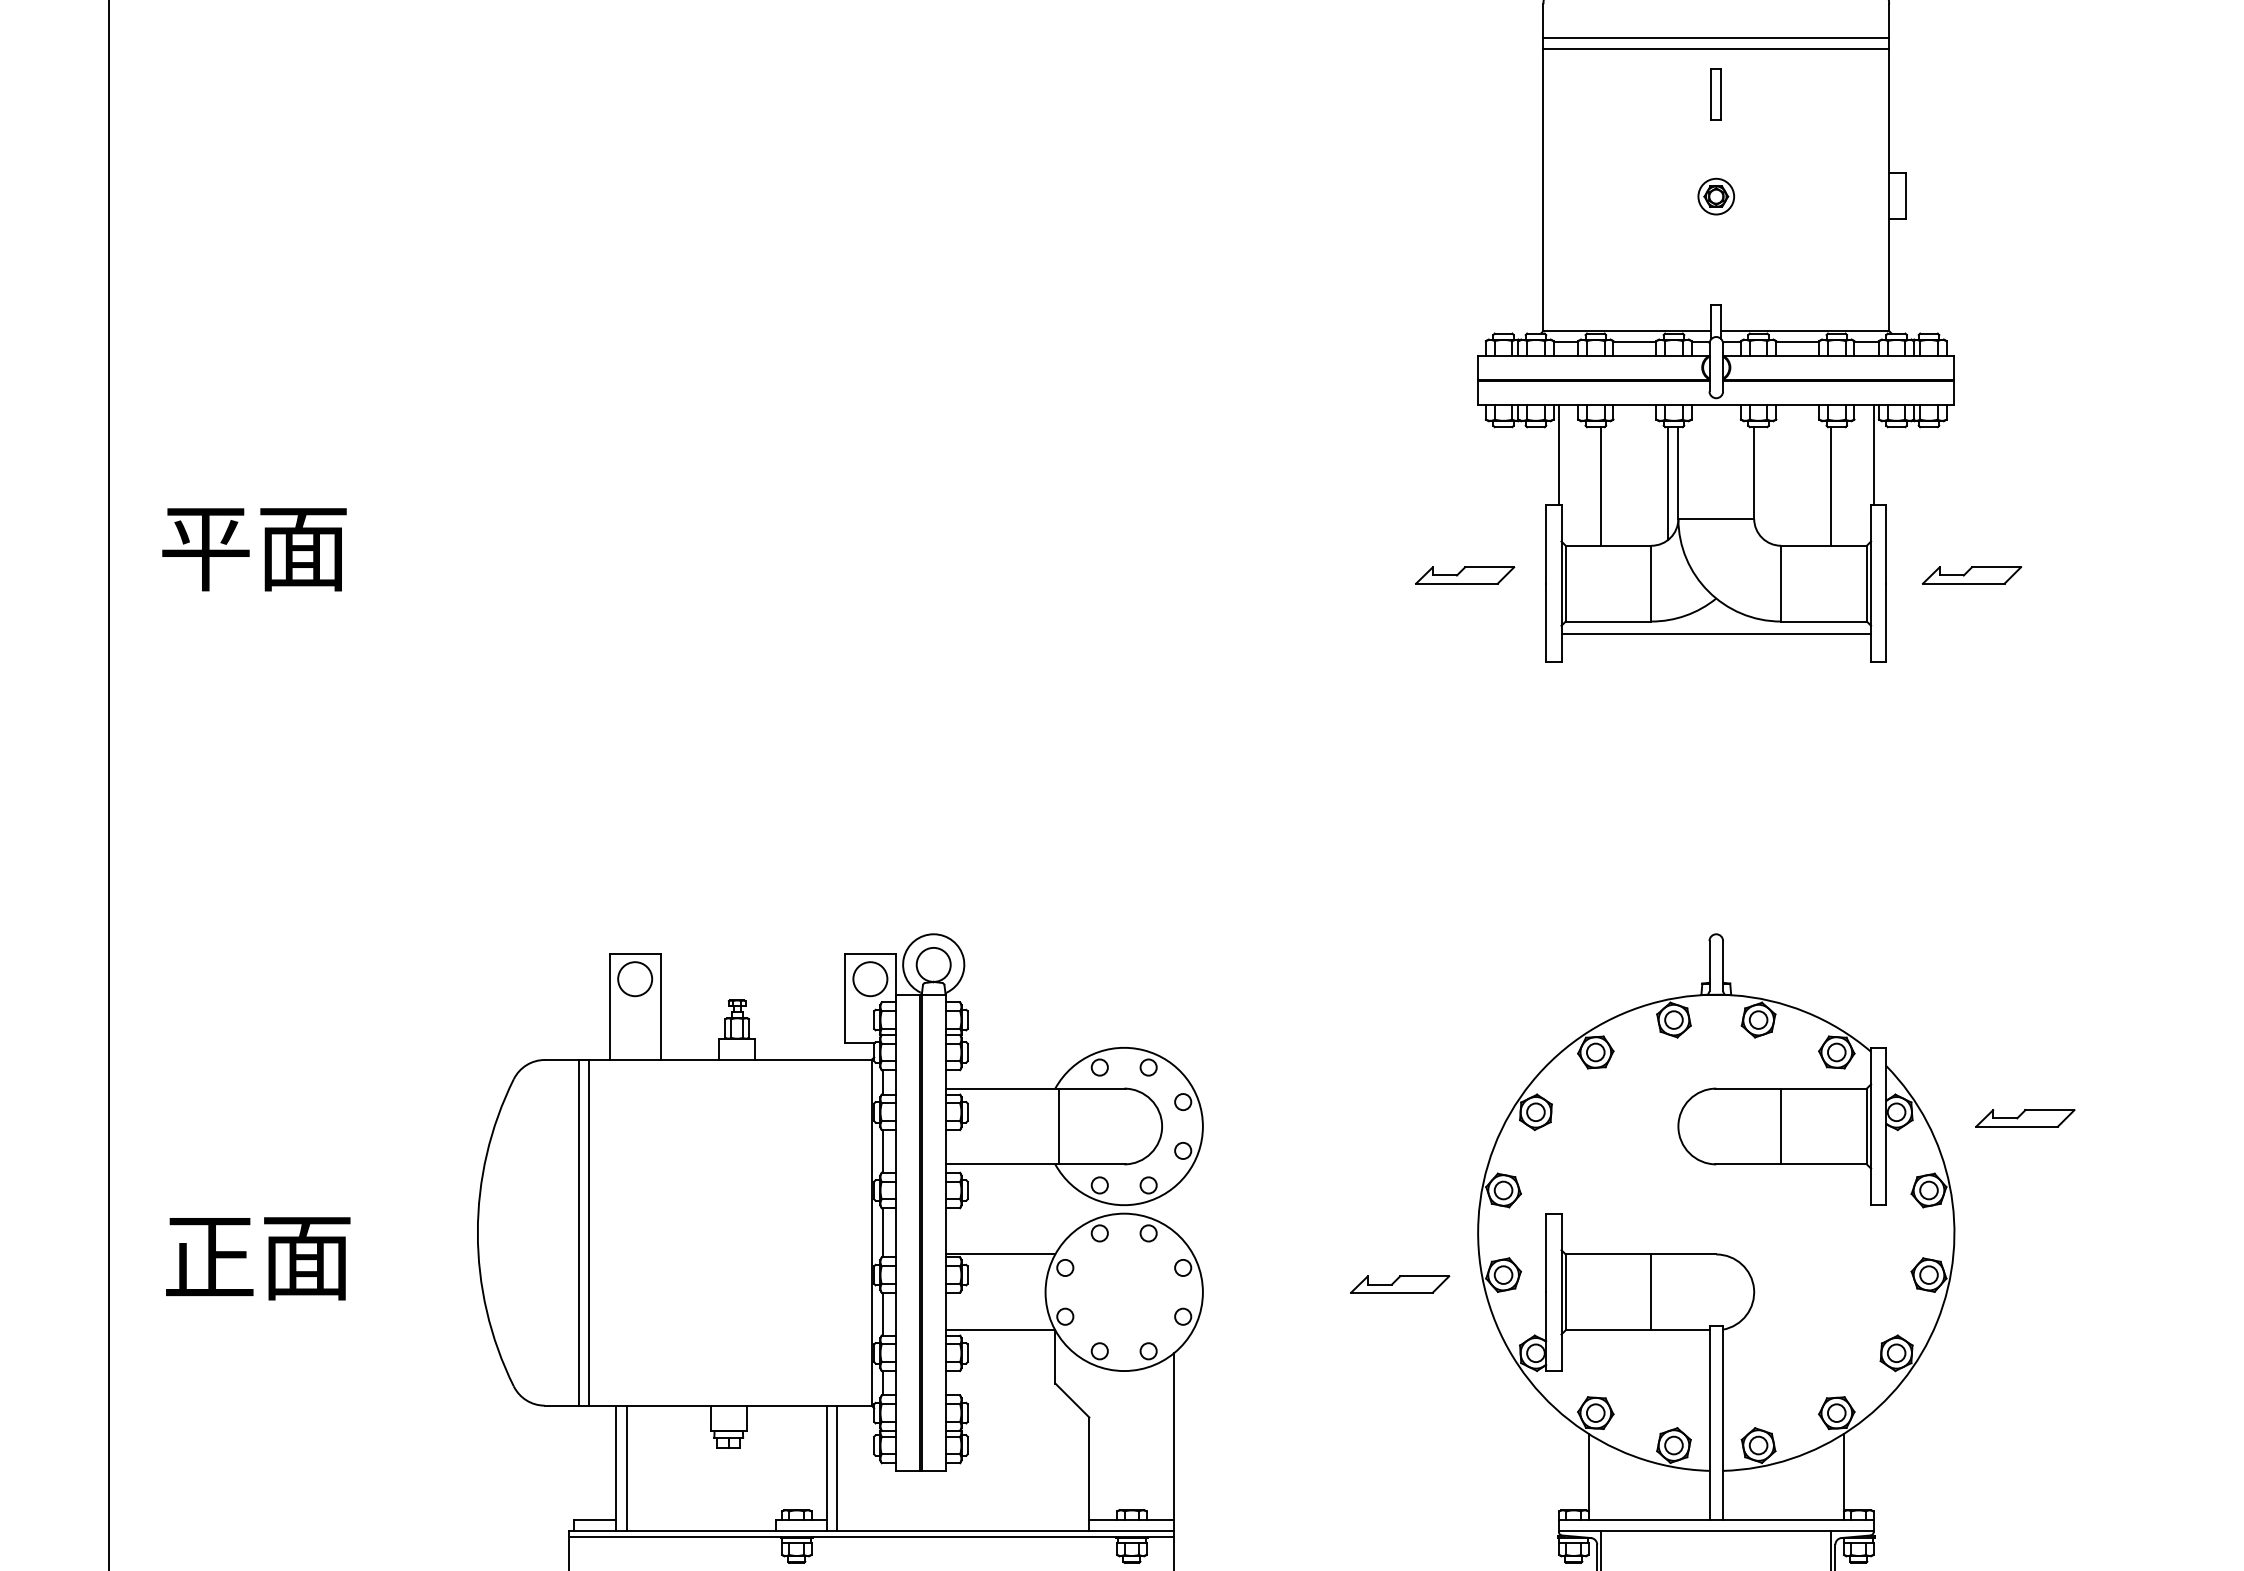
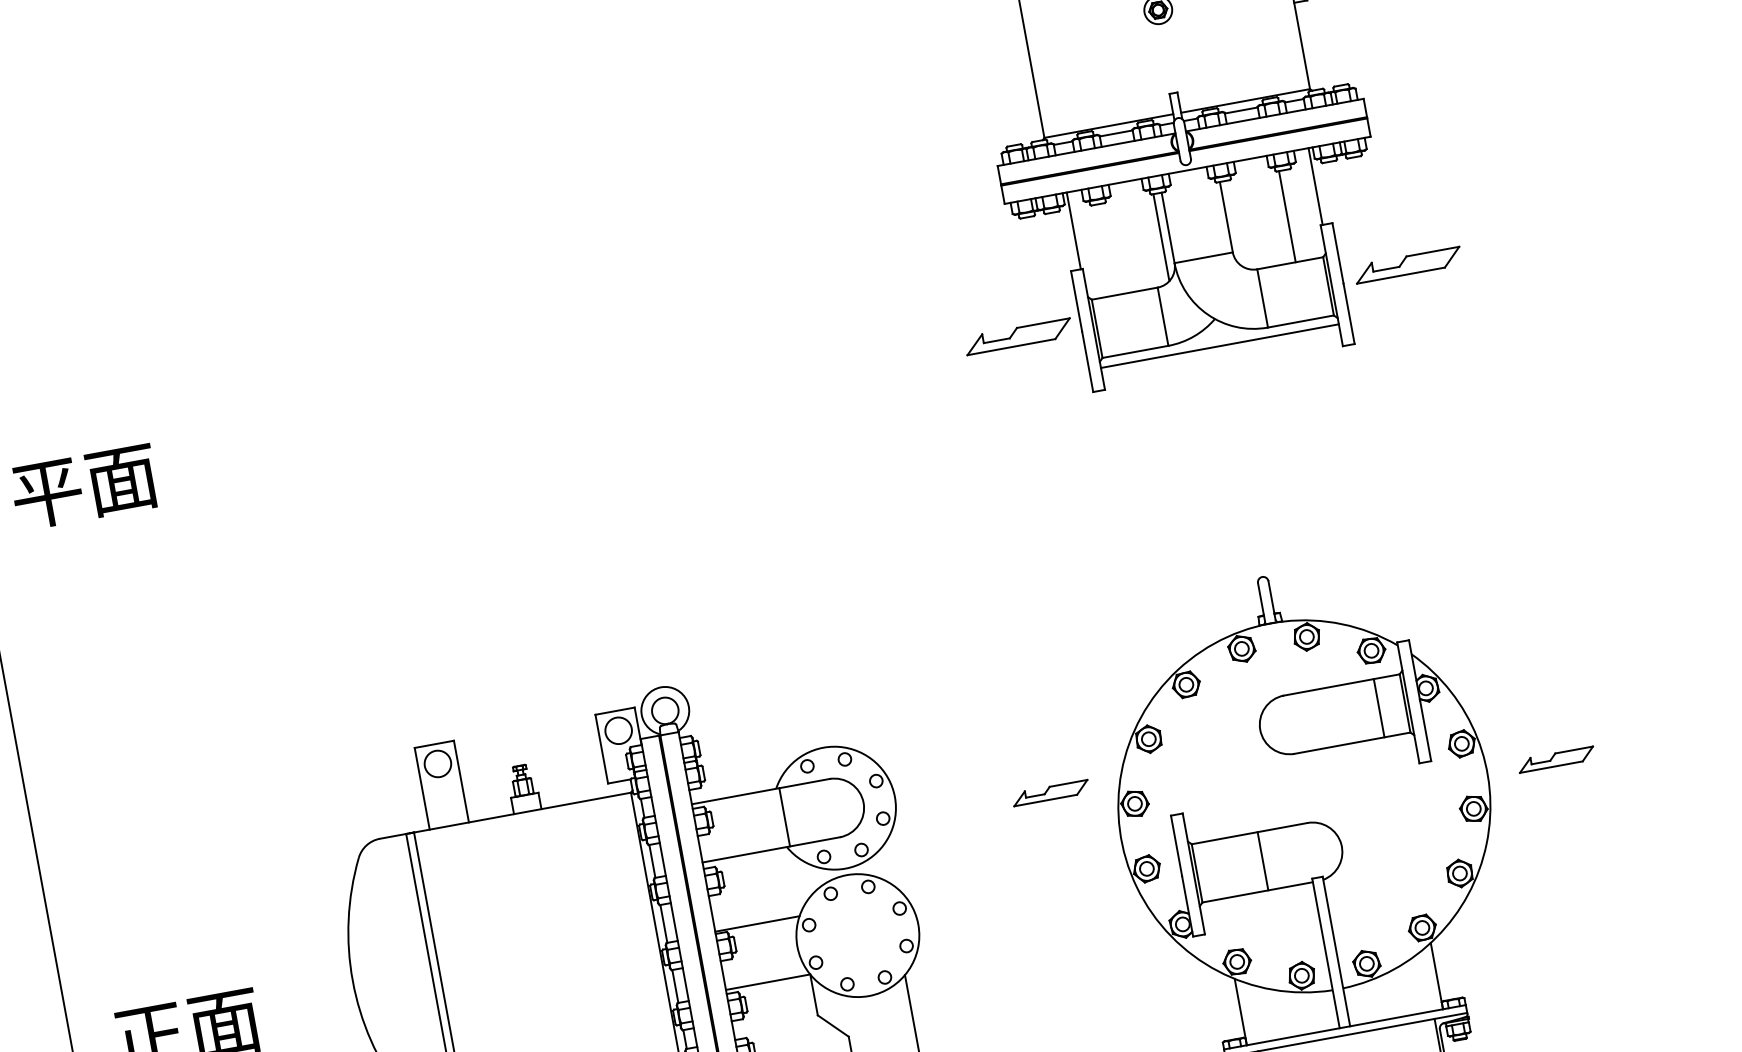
line: (1601, 486) -> (1110, 249), removed
part: (1465, 575) -> (1018, 336), size x1.4
part: (1971, 575) -> (1407, 265), size x1.4
part: (2025, 1118) -> (1556, 759), moved
line: (1781, 1126) -> (1379, 708), moved
part: (1400, 1284) -> (1051, 793), moved

